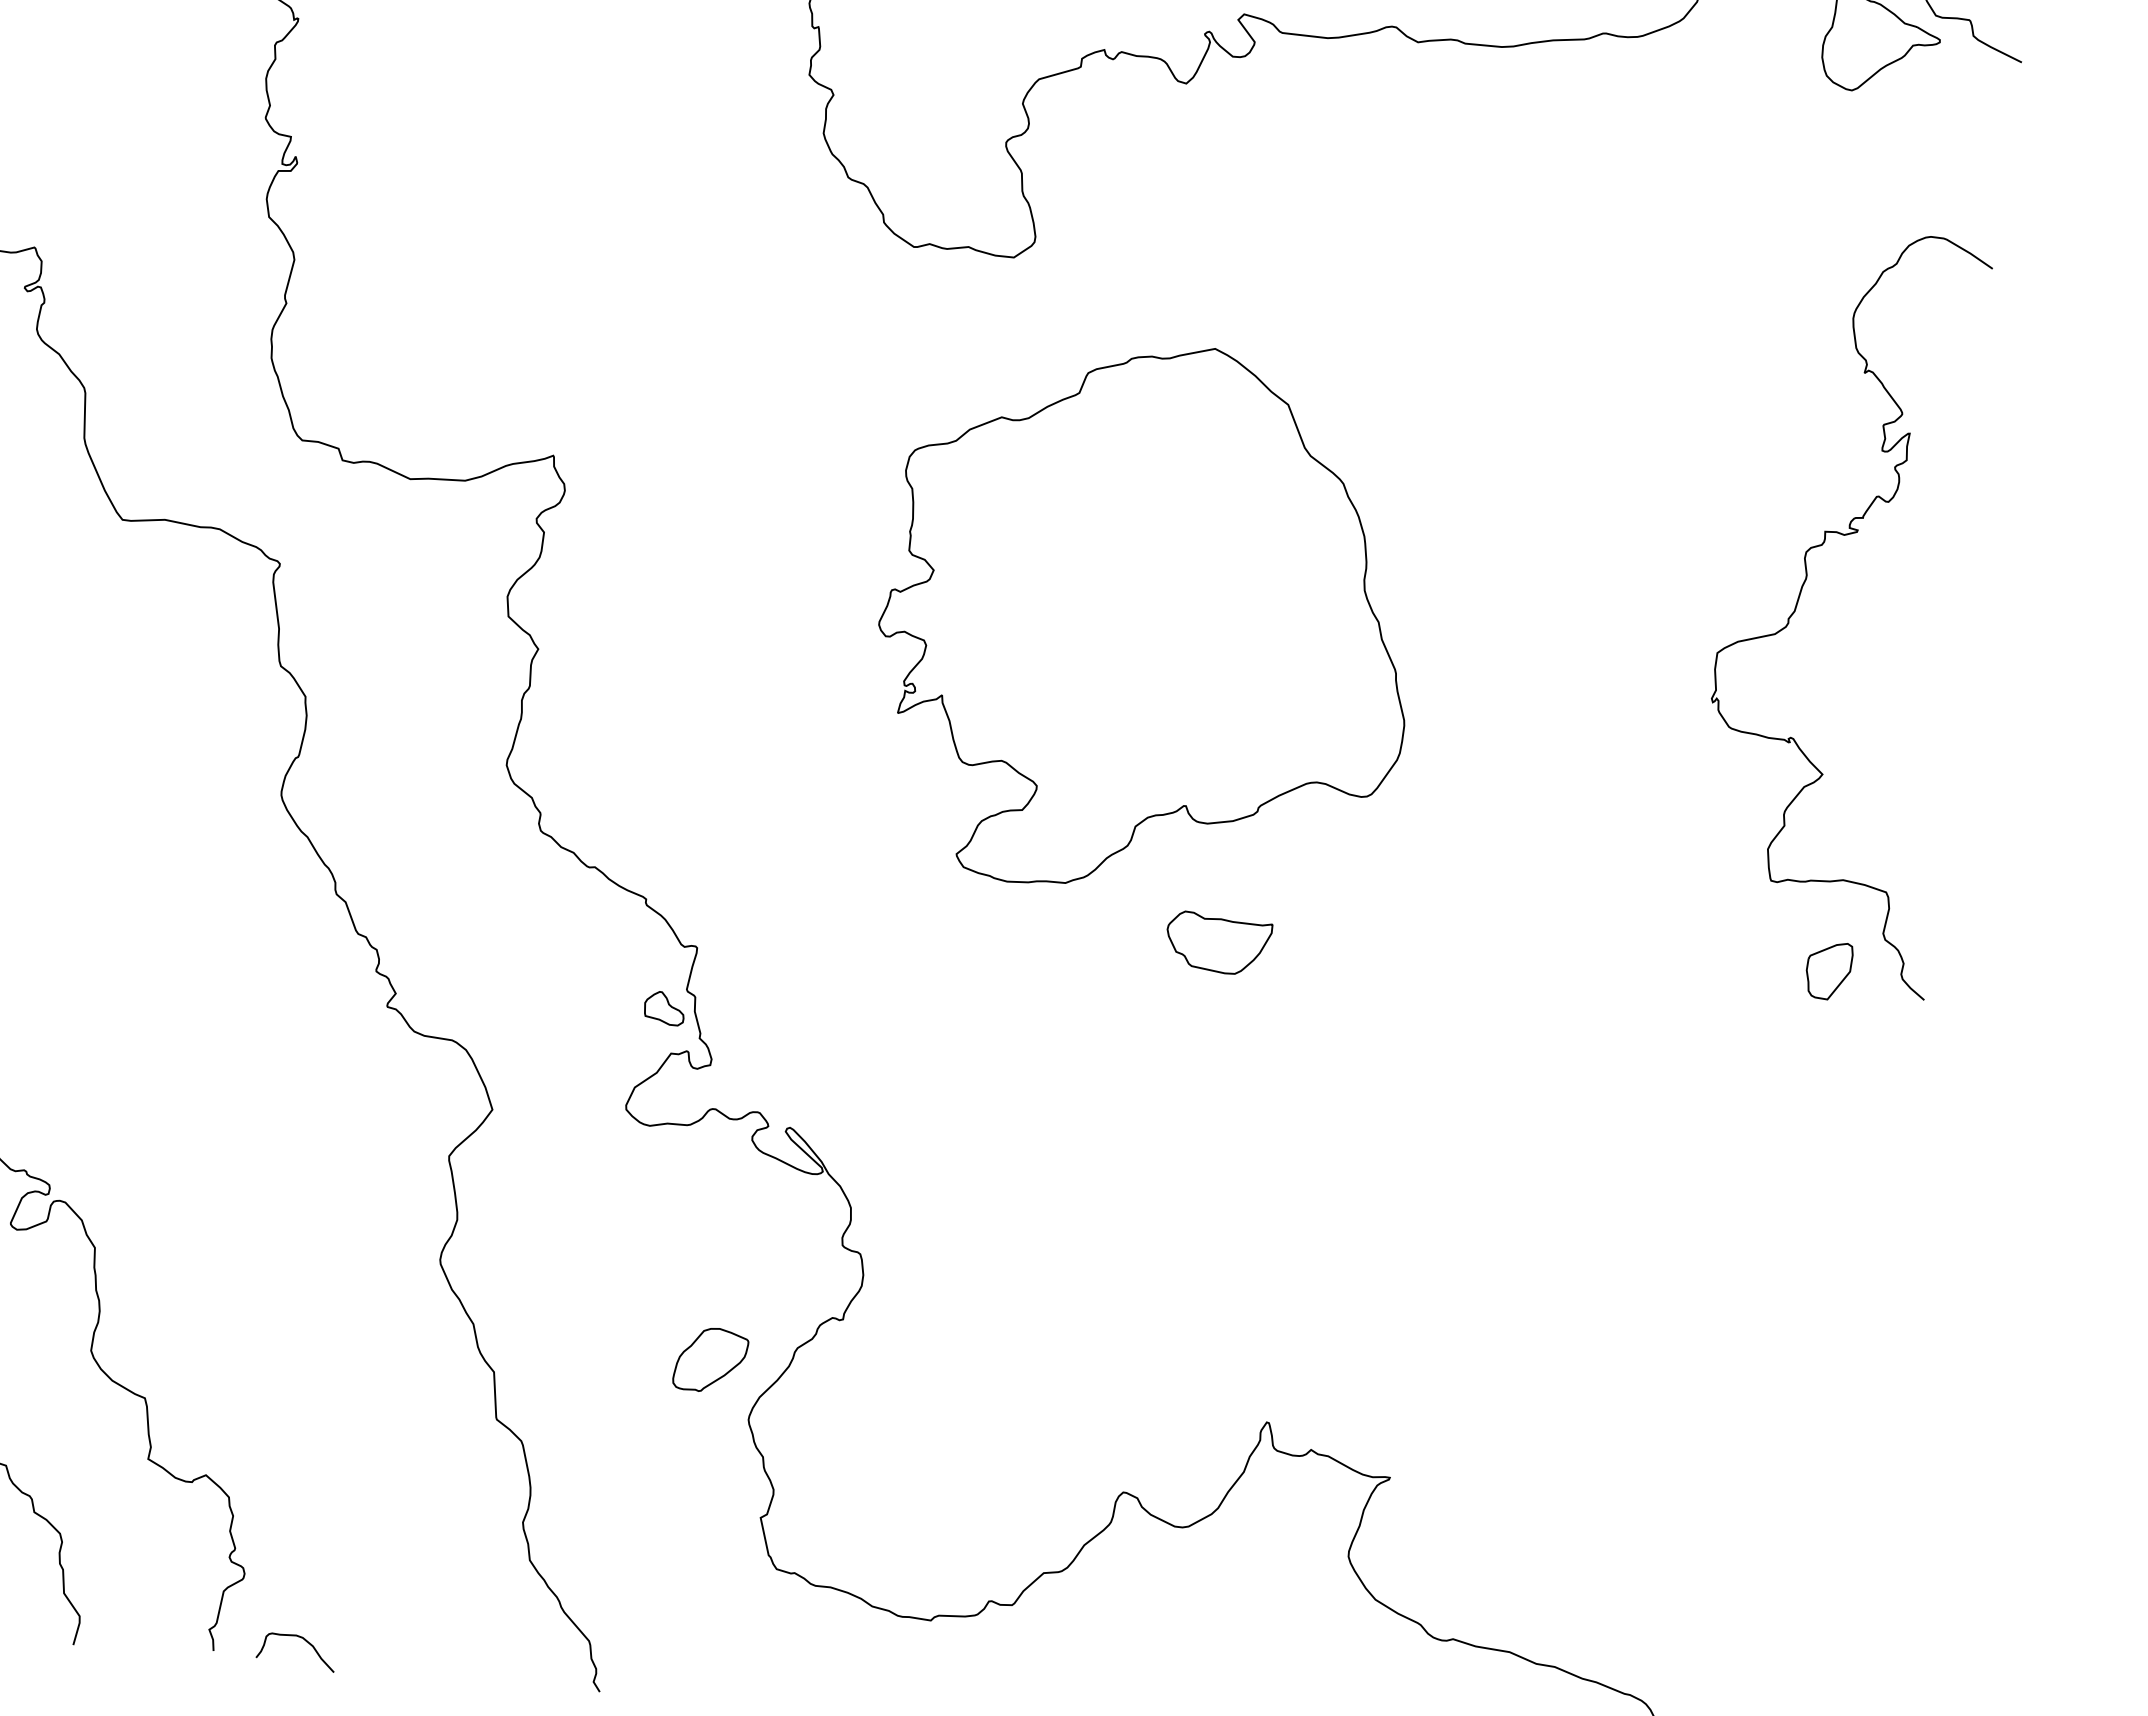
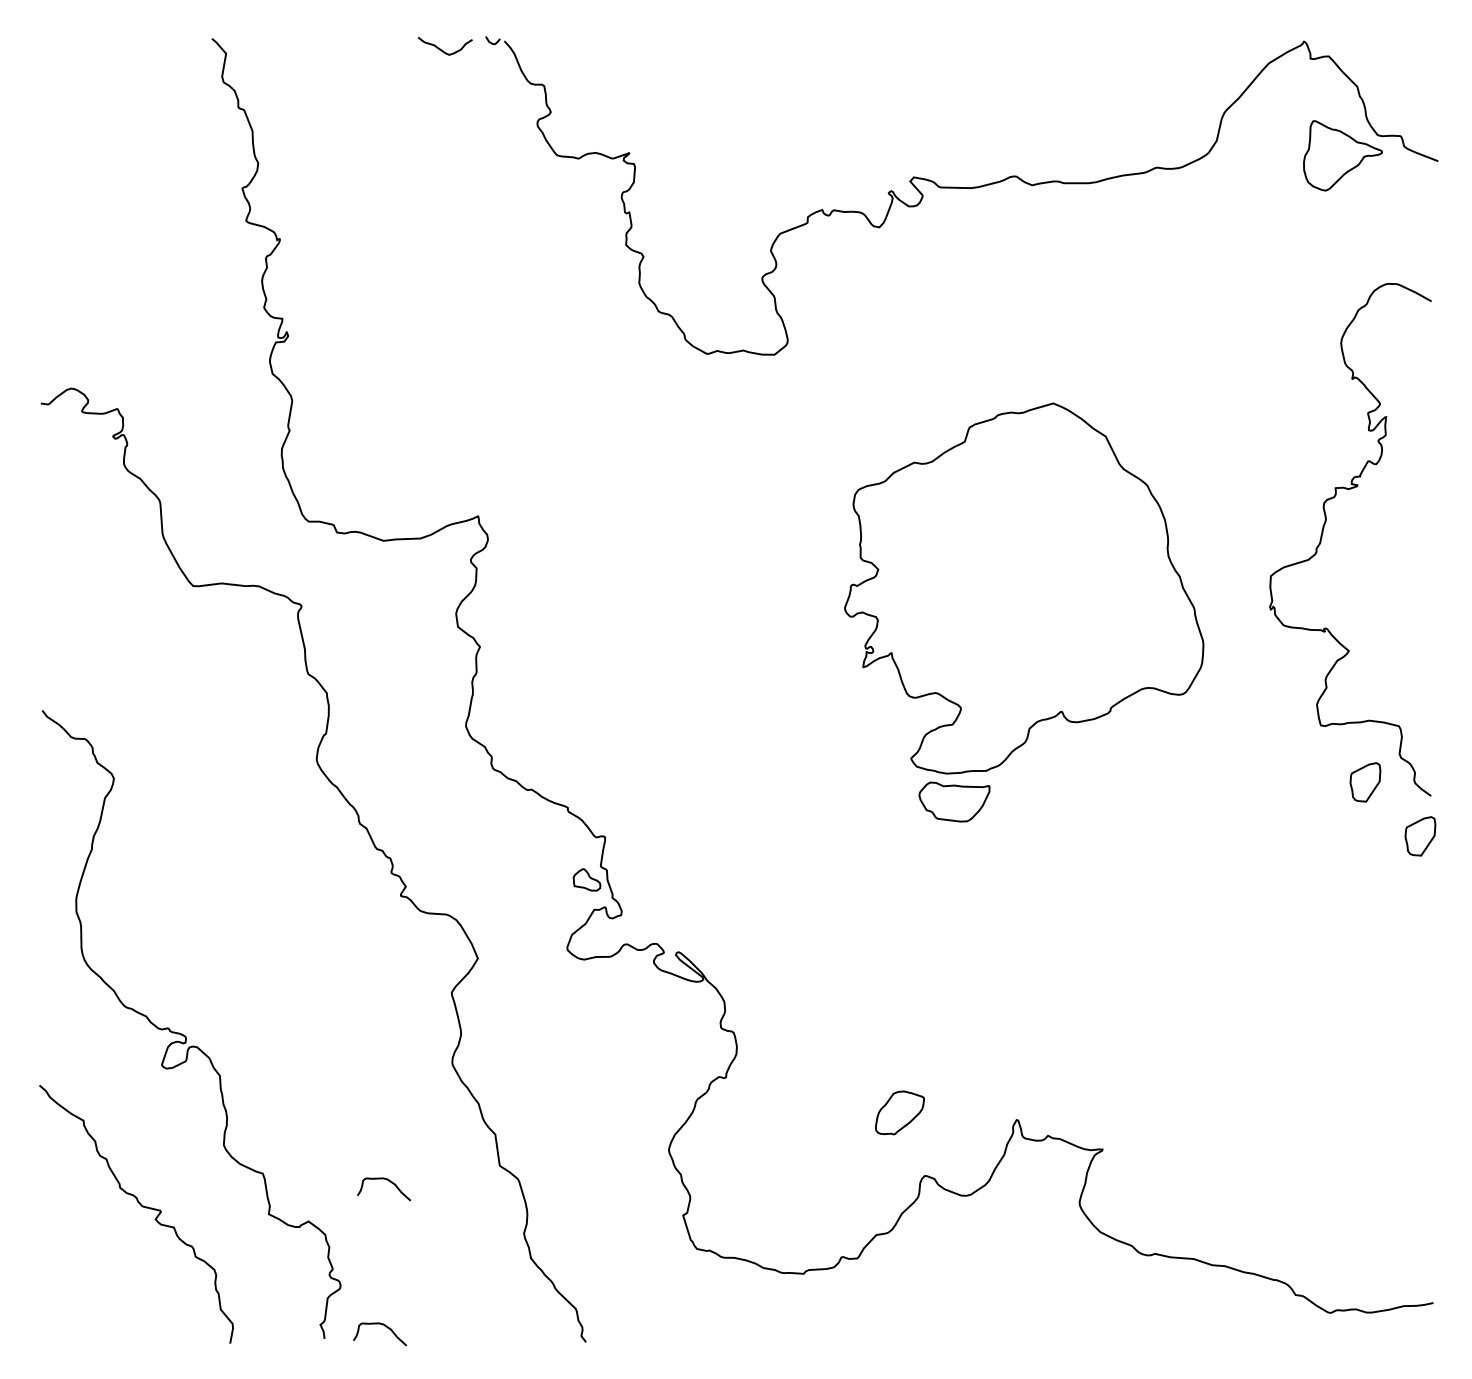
part: (1147, 618) -> (1024, 588), moved
part: (1902, 1058) -> (1420, 836), added
part: (710, 1359) -> (899, 1112), moved
curve: (329, 1427) -> (388, 1181), added

